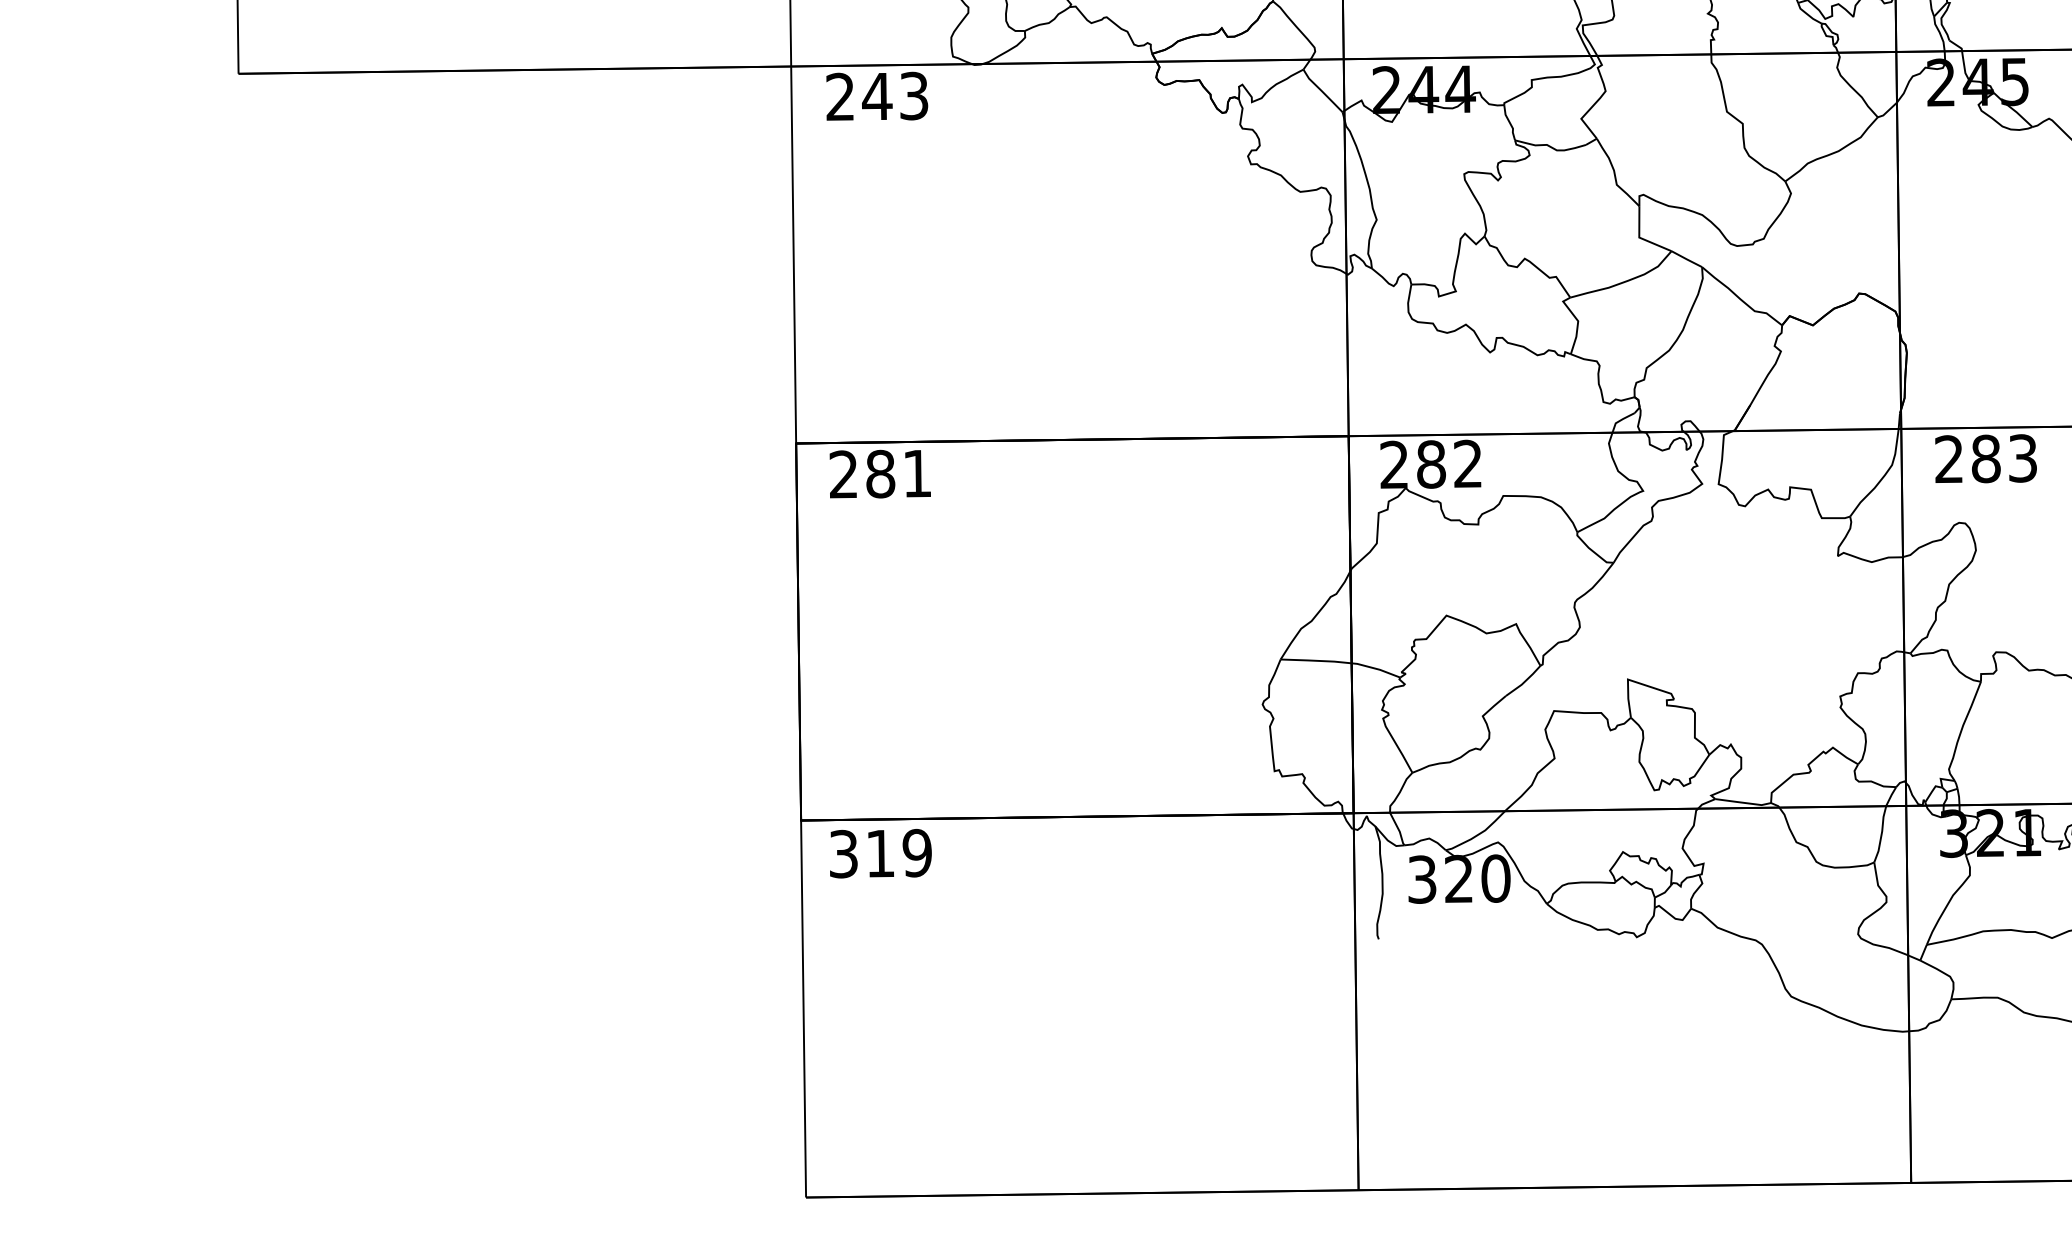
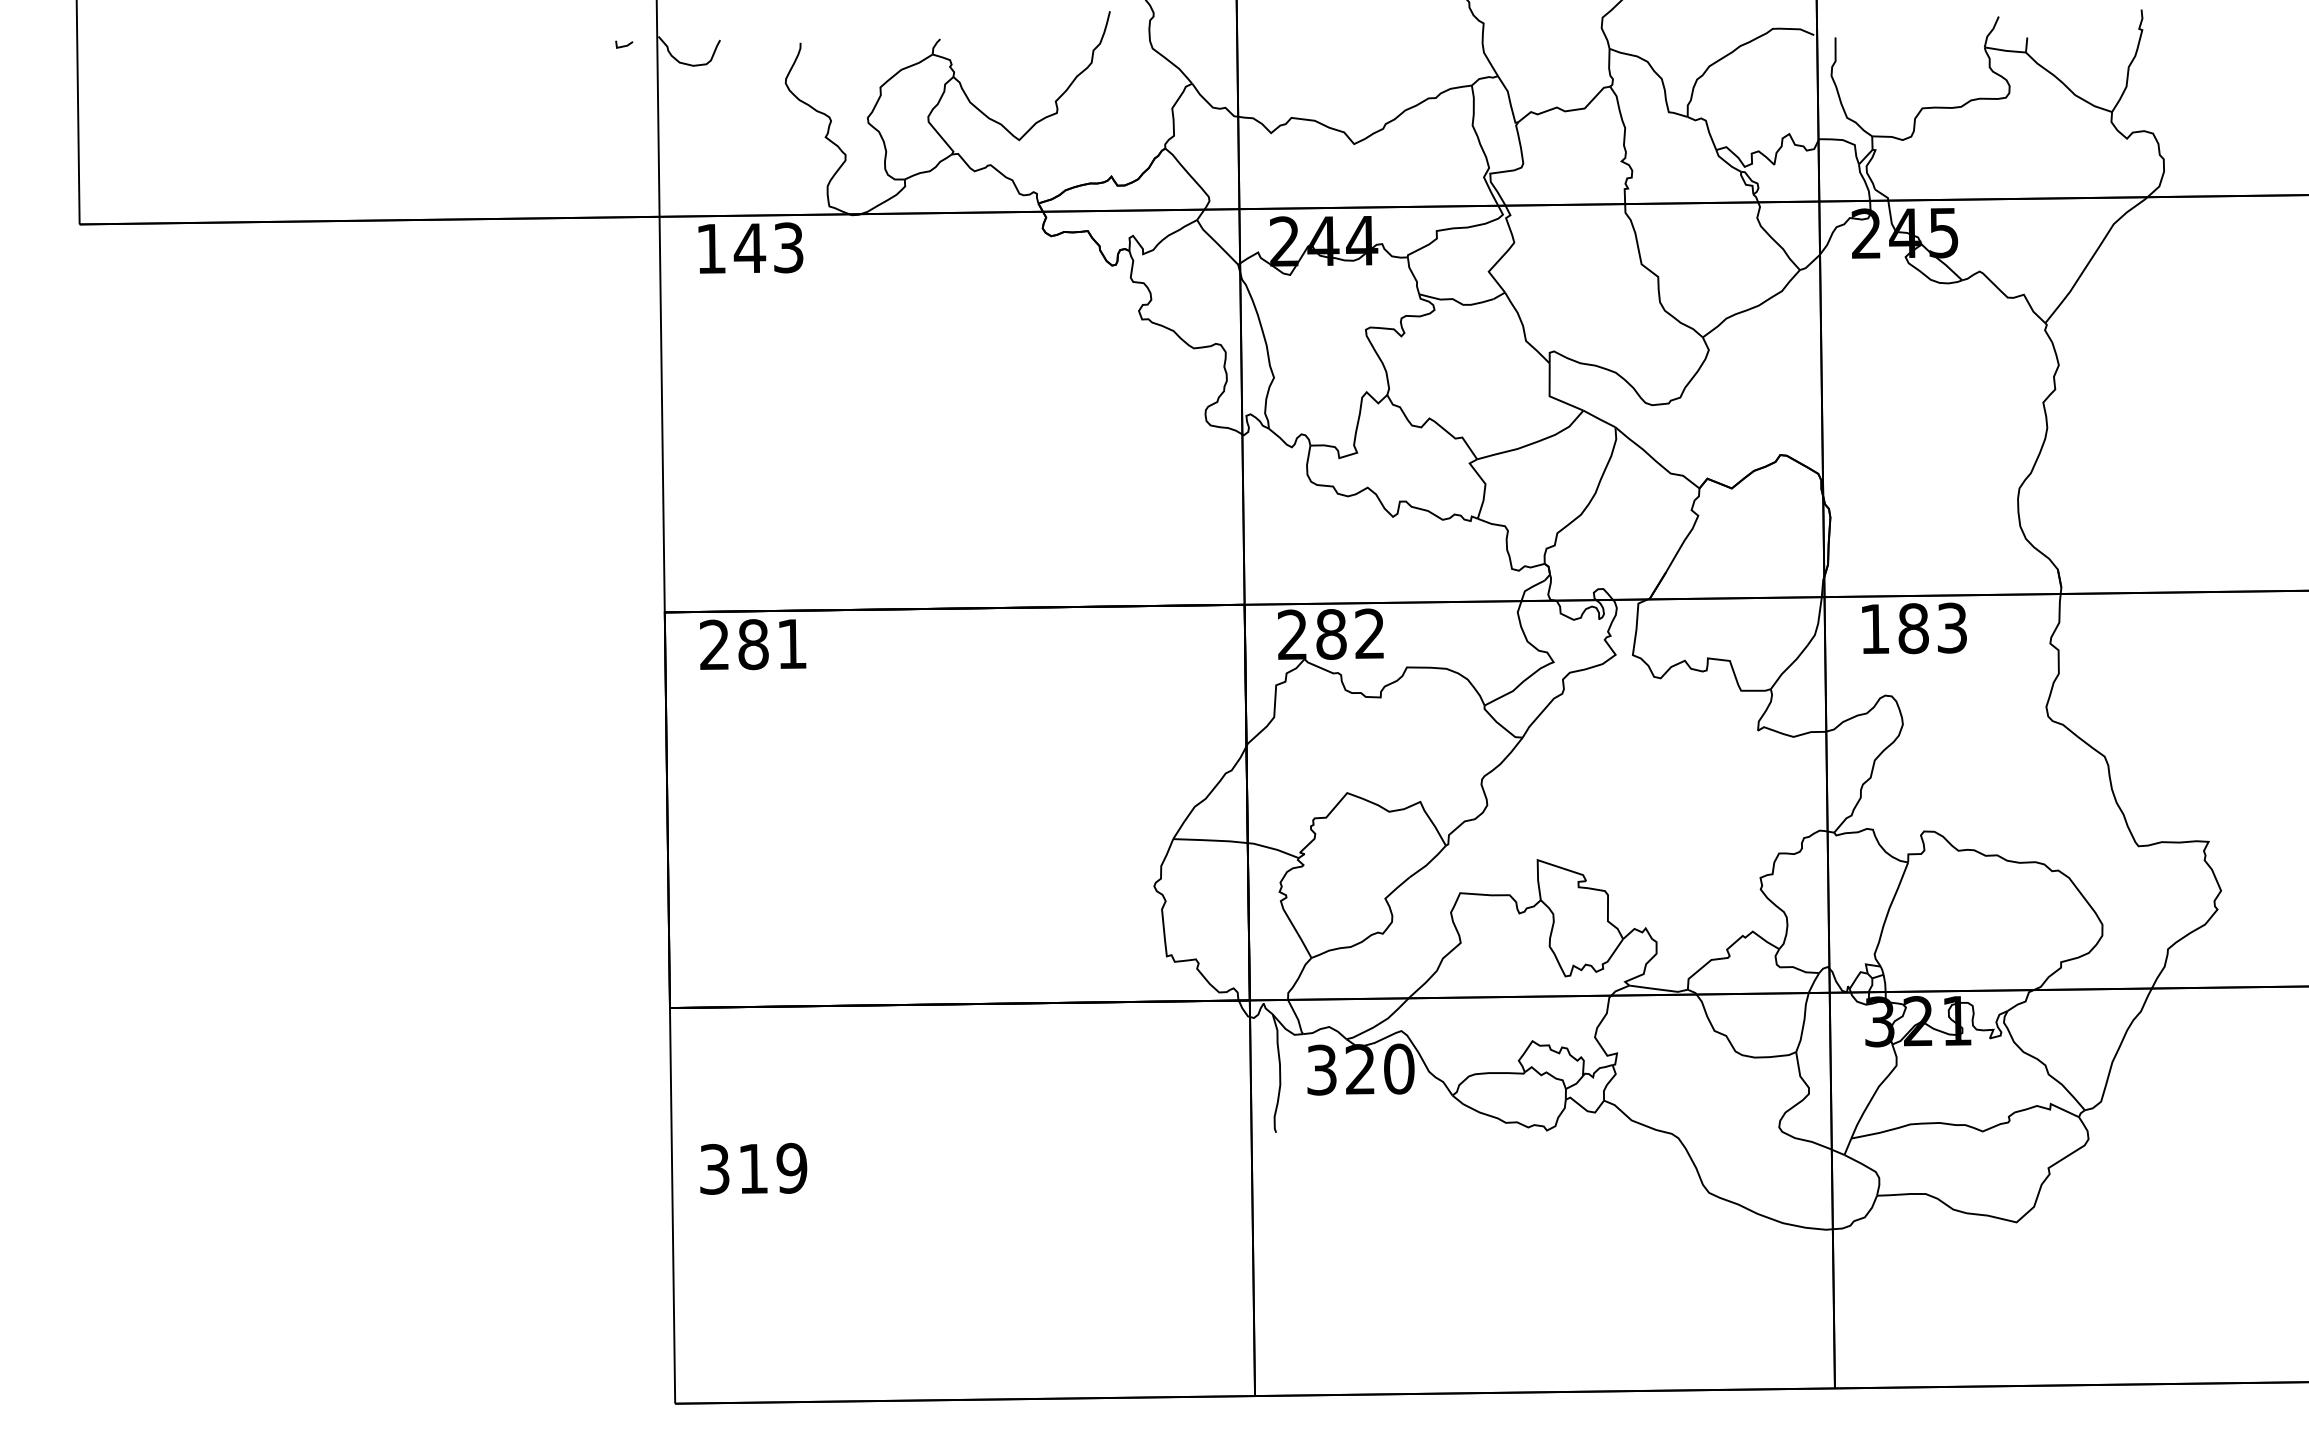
text: (839, 96) -> (710, 248), 243 -> 143
text: (1948, 458) -> (1874, 628), 283 -> 183
text: (880, 853) -> (753, 1168), moved

